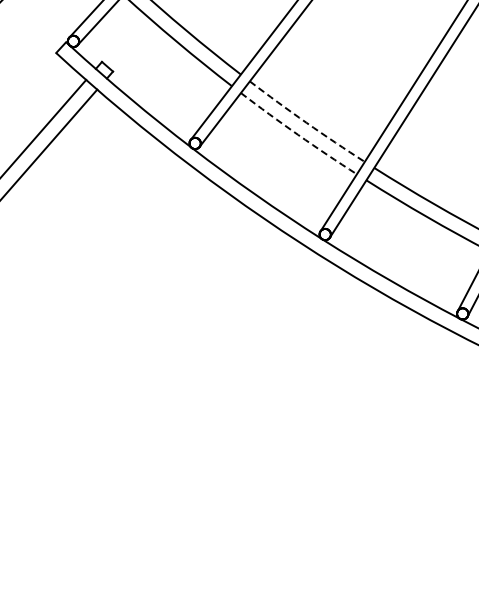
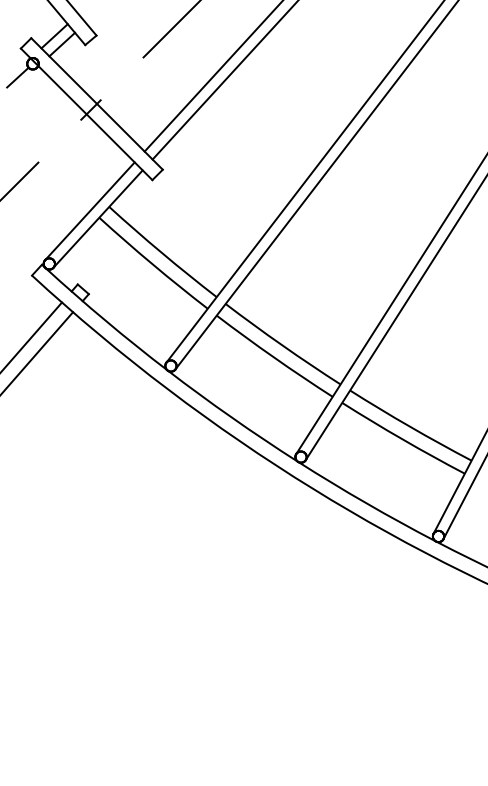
arc: (306, 122) -> (282, 345), dashed -> solid
arc: (297, 134) -> (273, 357), dashed -> solid

